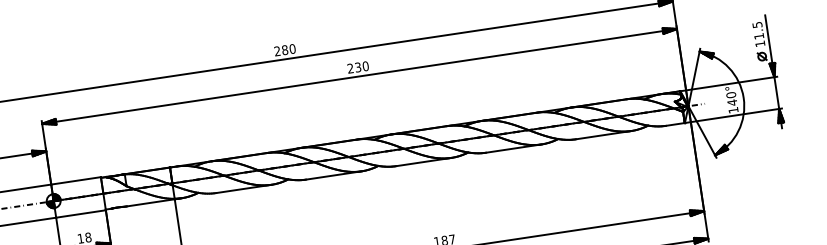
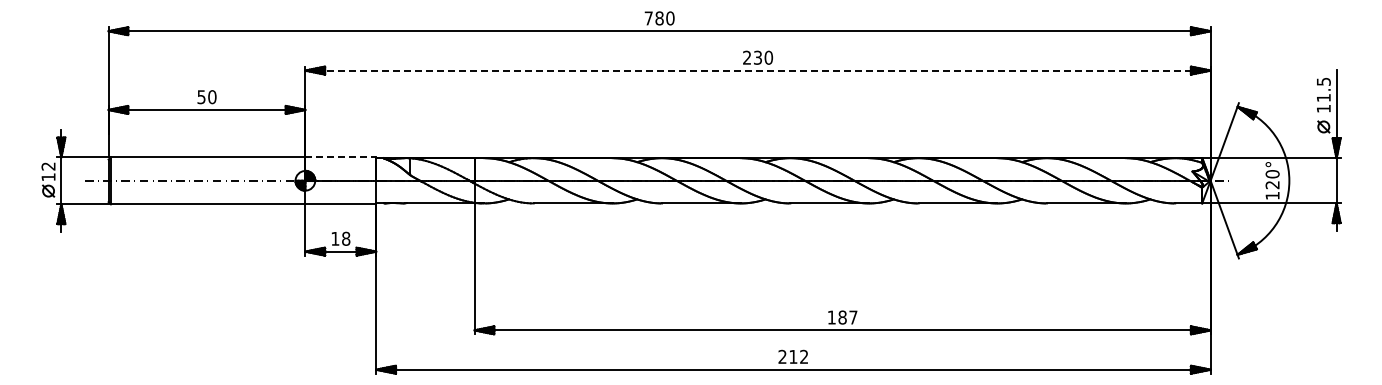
text: (277, 51) -> (648, 18), 280 -> 780
line: (359, 76) -> (758, 70), solid -> dashed
text: (732, 102) -> (1272, 184), 140° -> 120°
line: (76, 181) -> (341, 157), solid -> dashed

